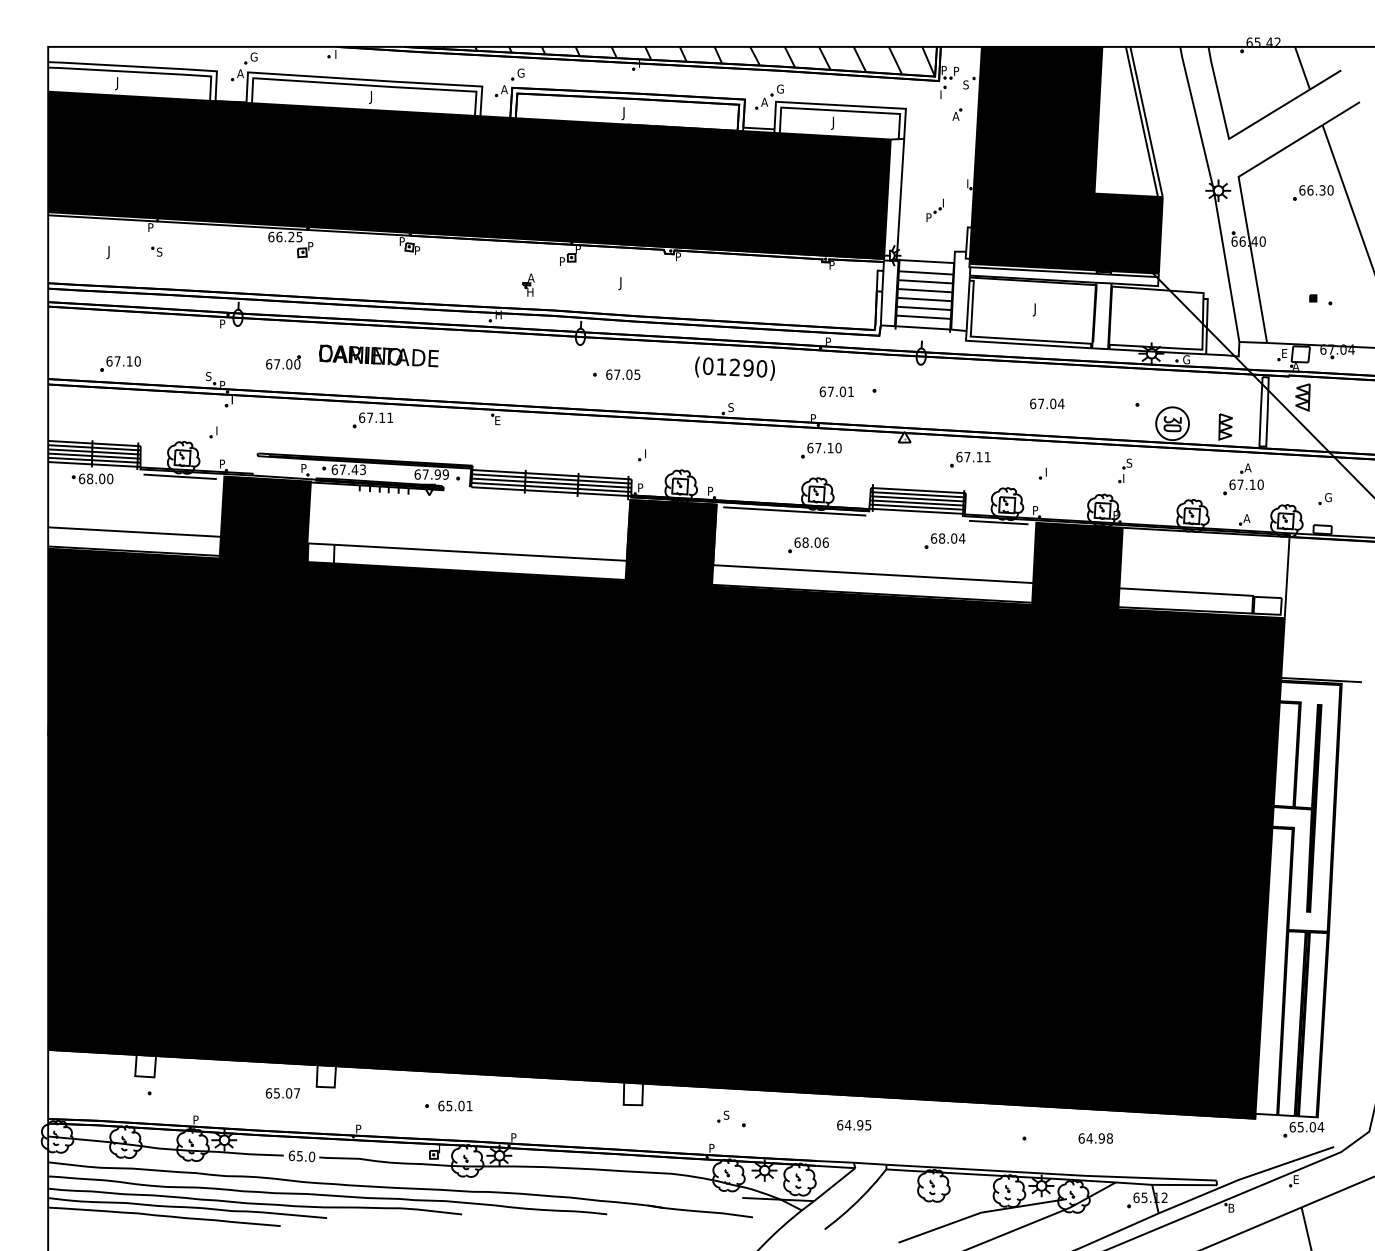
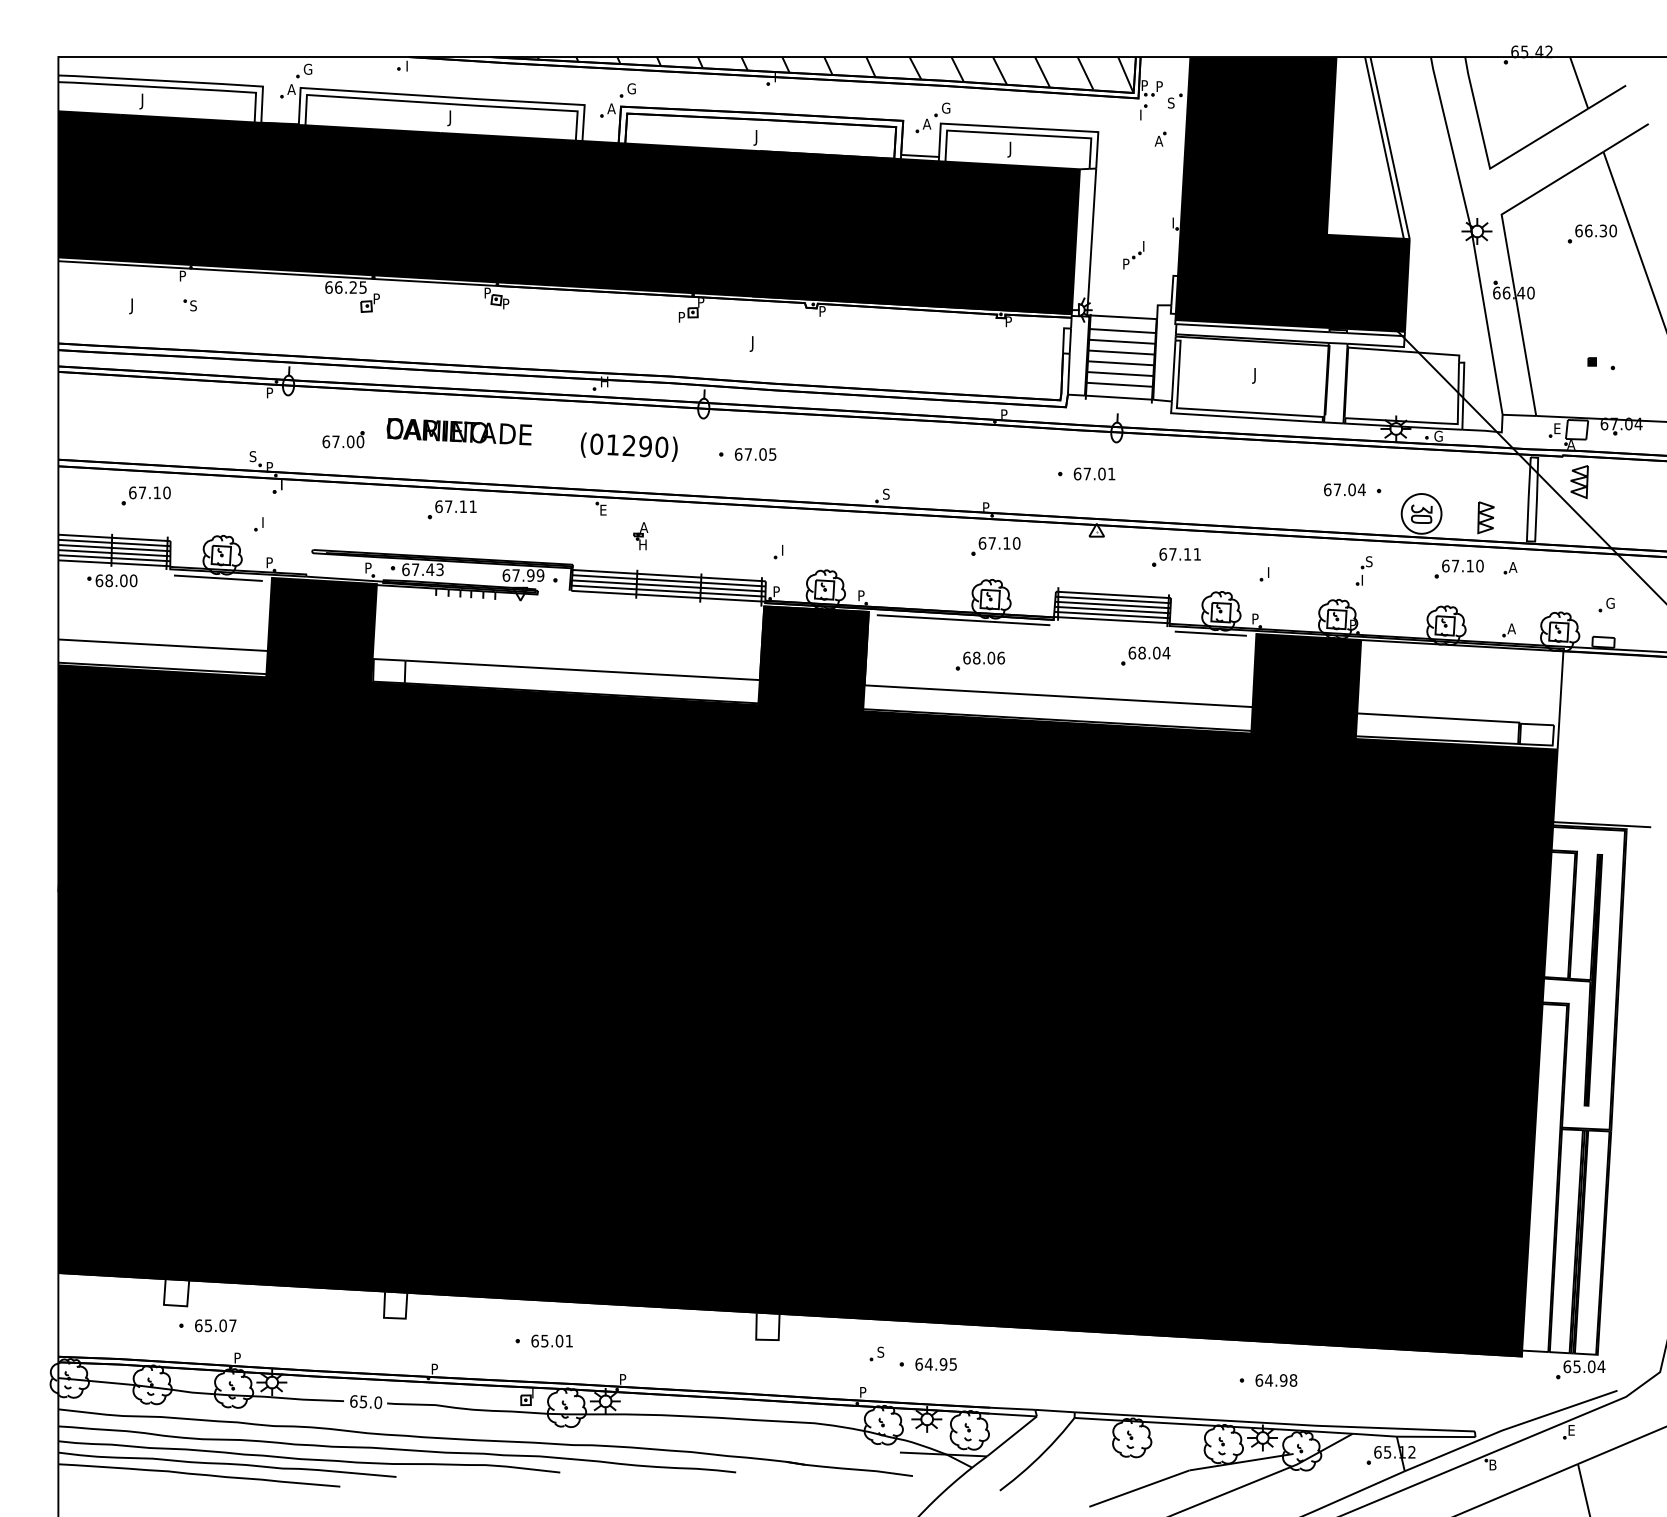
part: (528, 284) -> (640, 535), moved
part: (120, 363) -> (146, 495), moved
text: (734, 368) -> (628, 446), moved
text: (836, 391) -> (1094, 473), moved
text: (1047, 403) -> (1345, 489), moved
part: (1243, 487) -> (1459, 569), moved
text: (282, 1093) -> (215, 1325), moved
text: (854, 1125) -> (936, 1364), moved
text: (1095, 1138) -> (1276, 1380), moved

